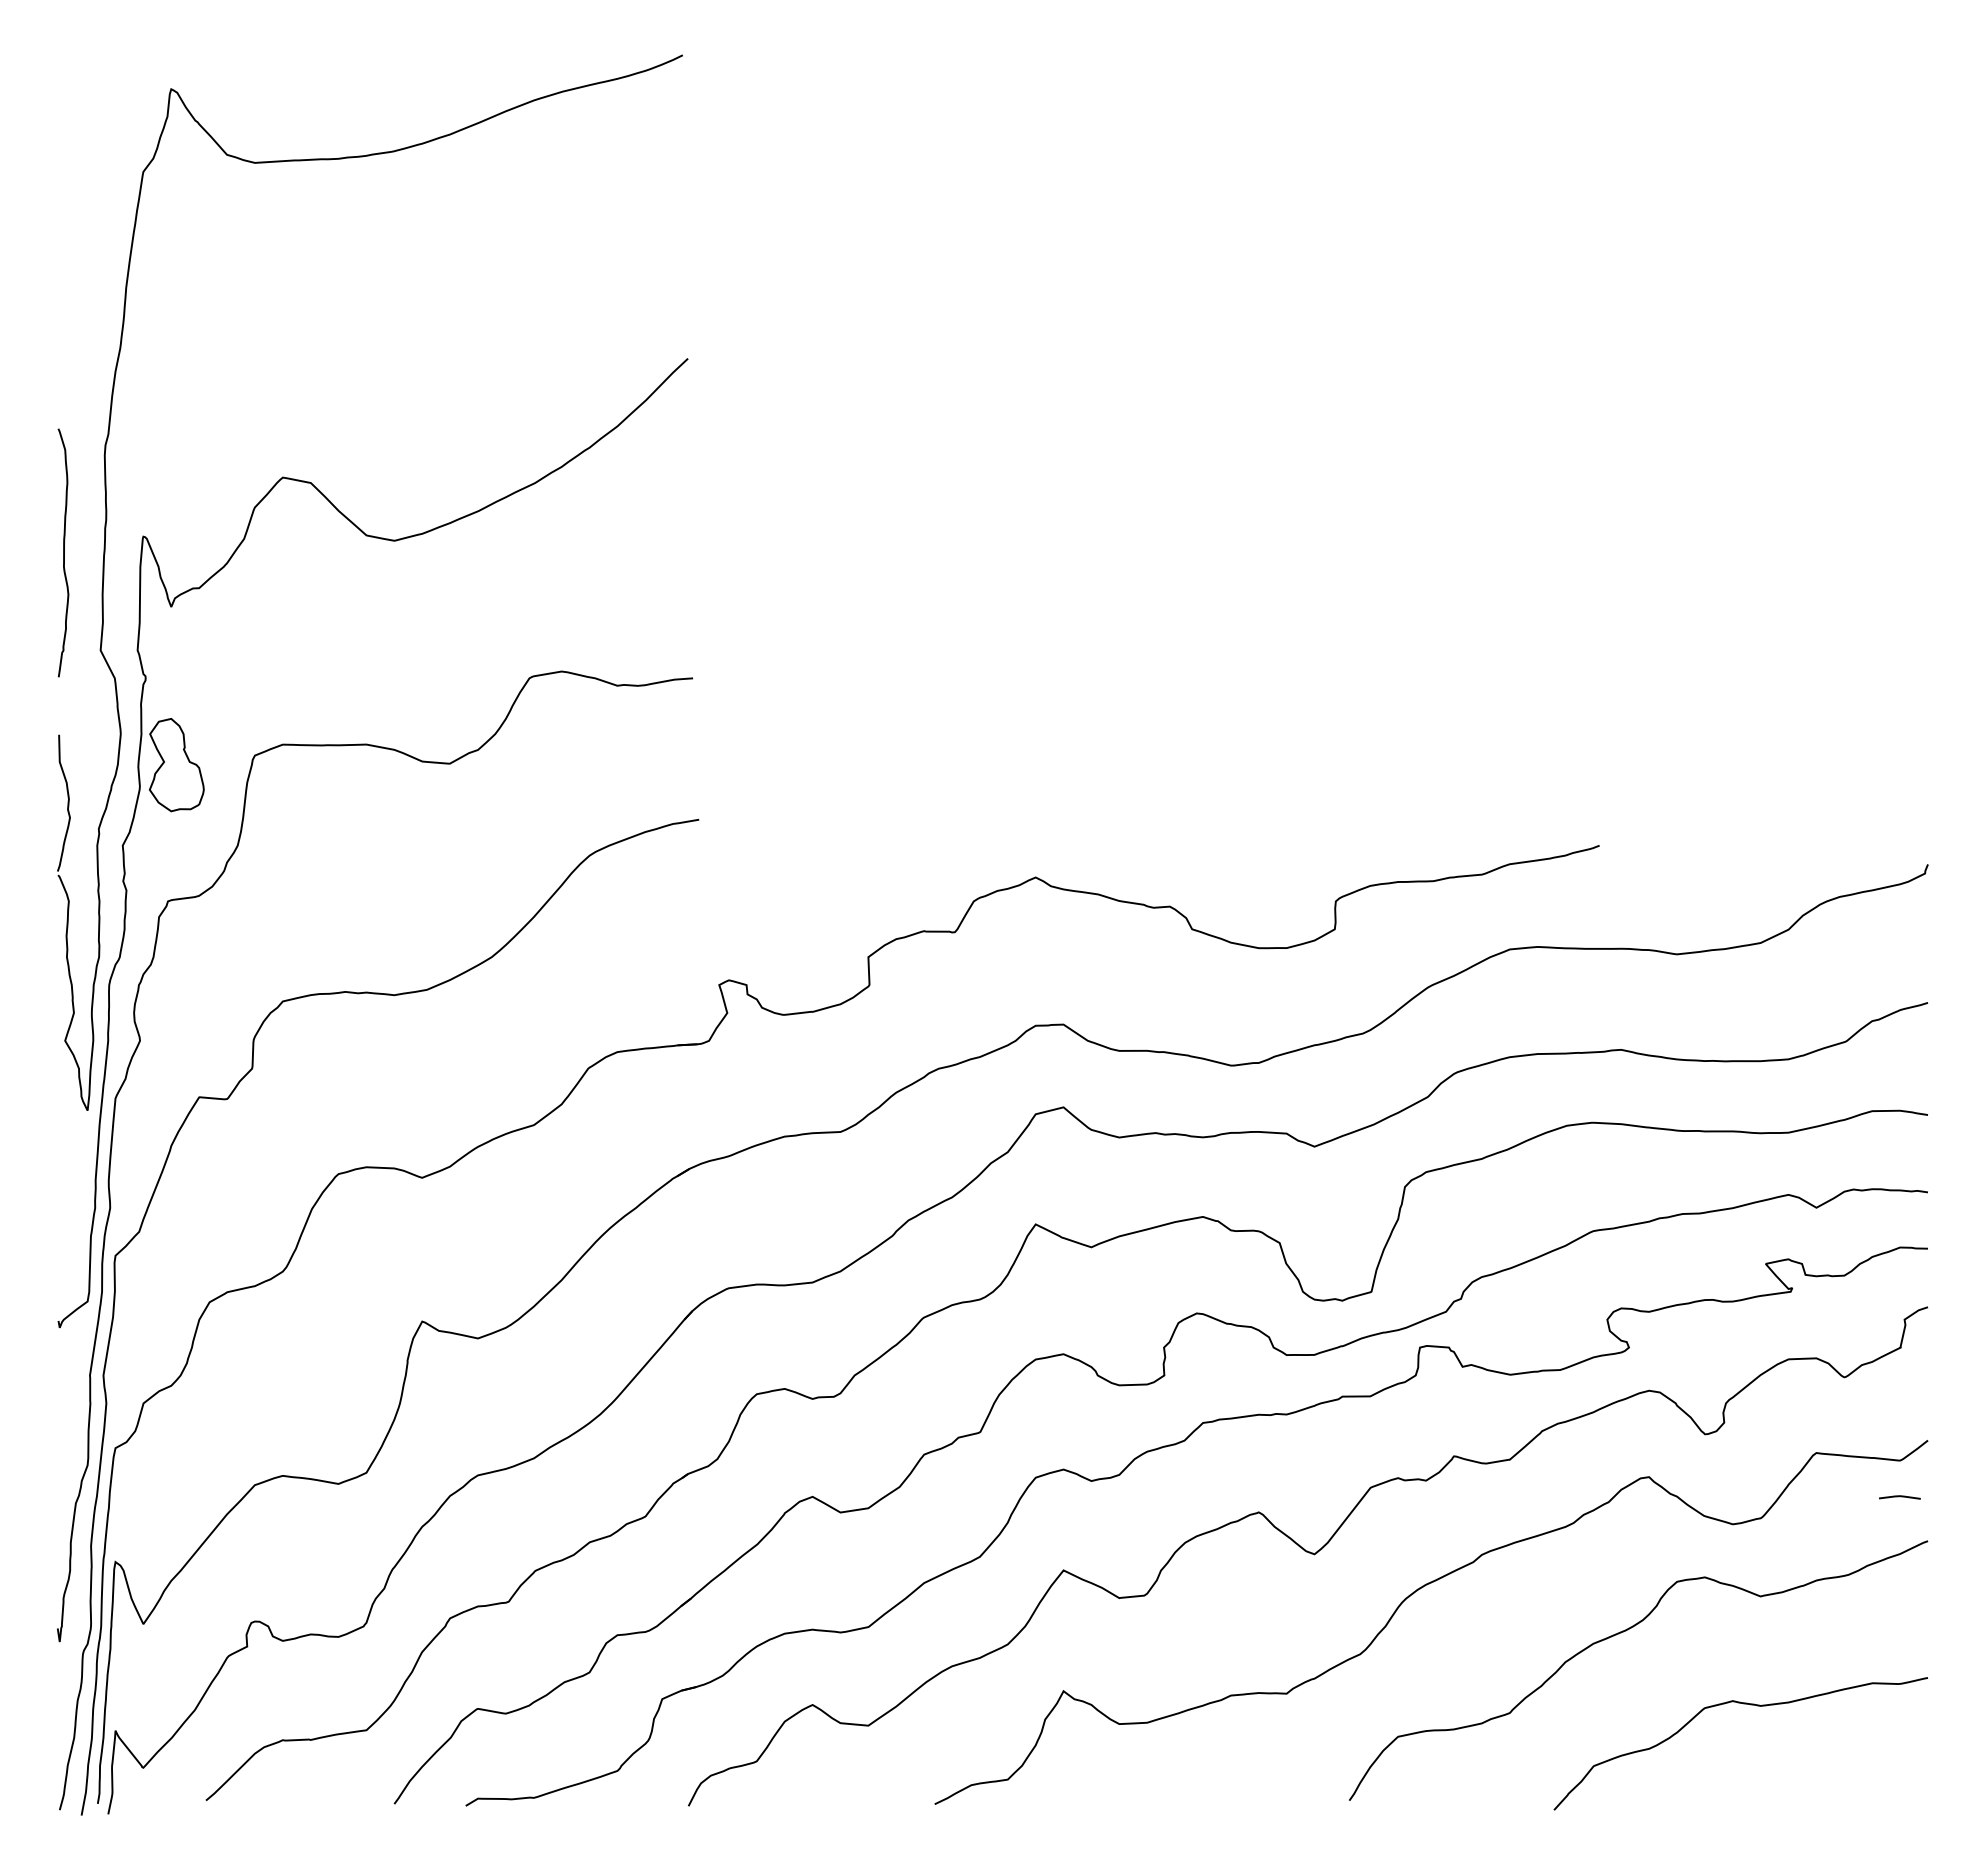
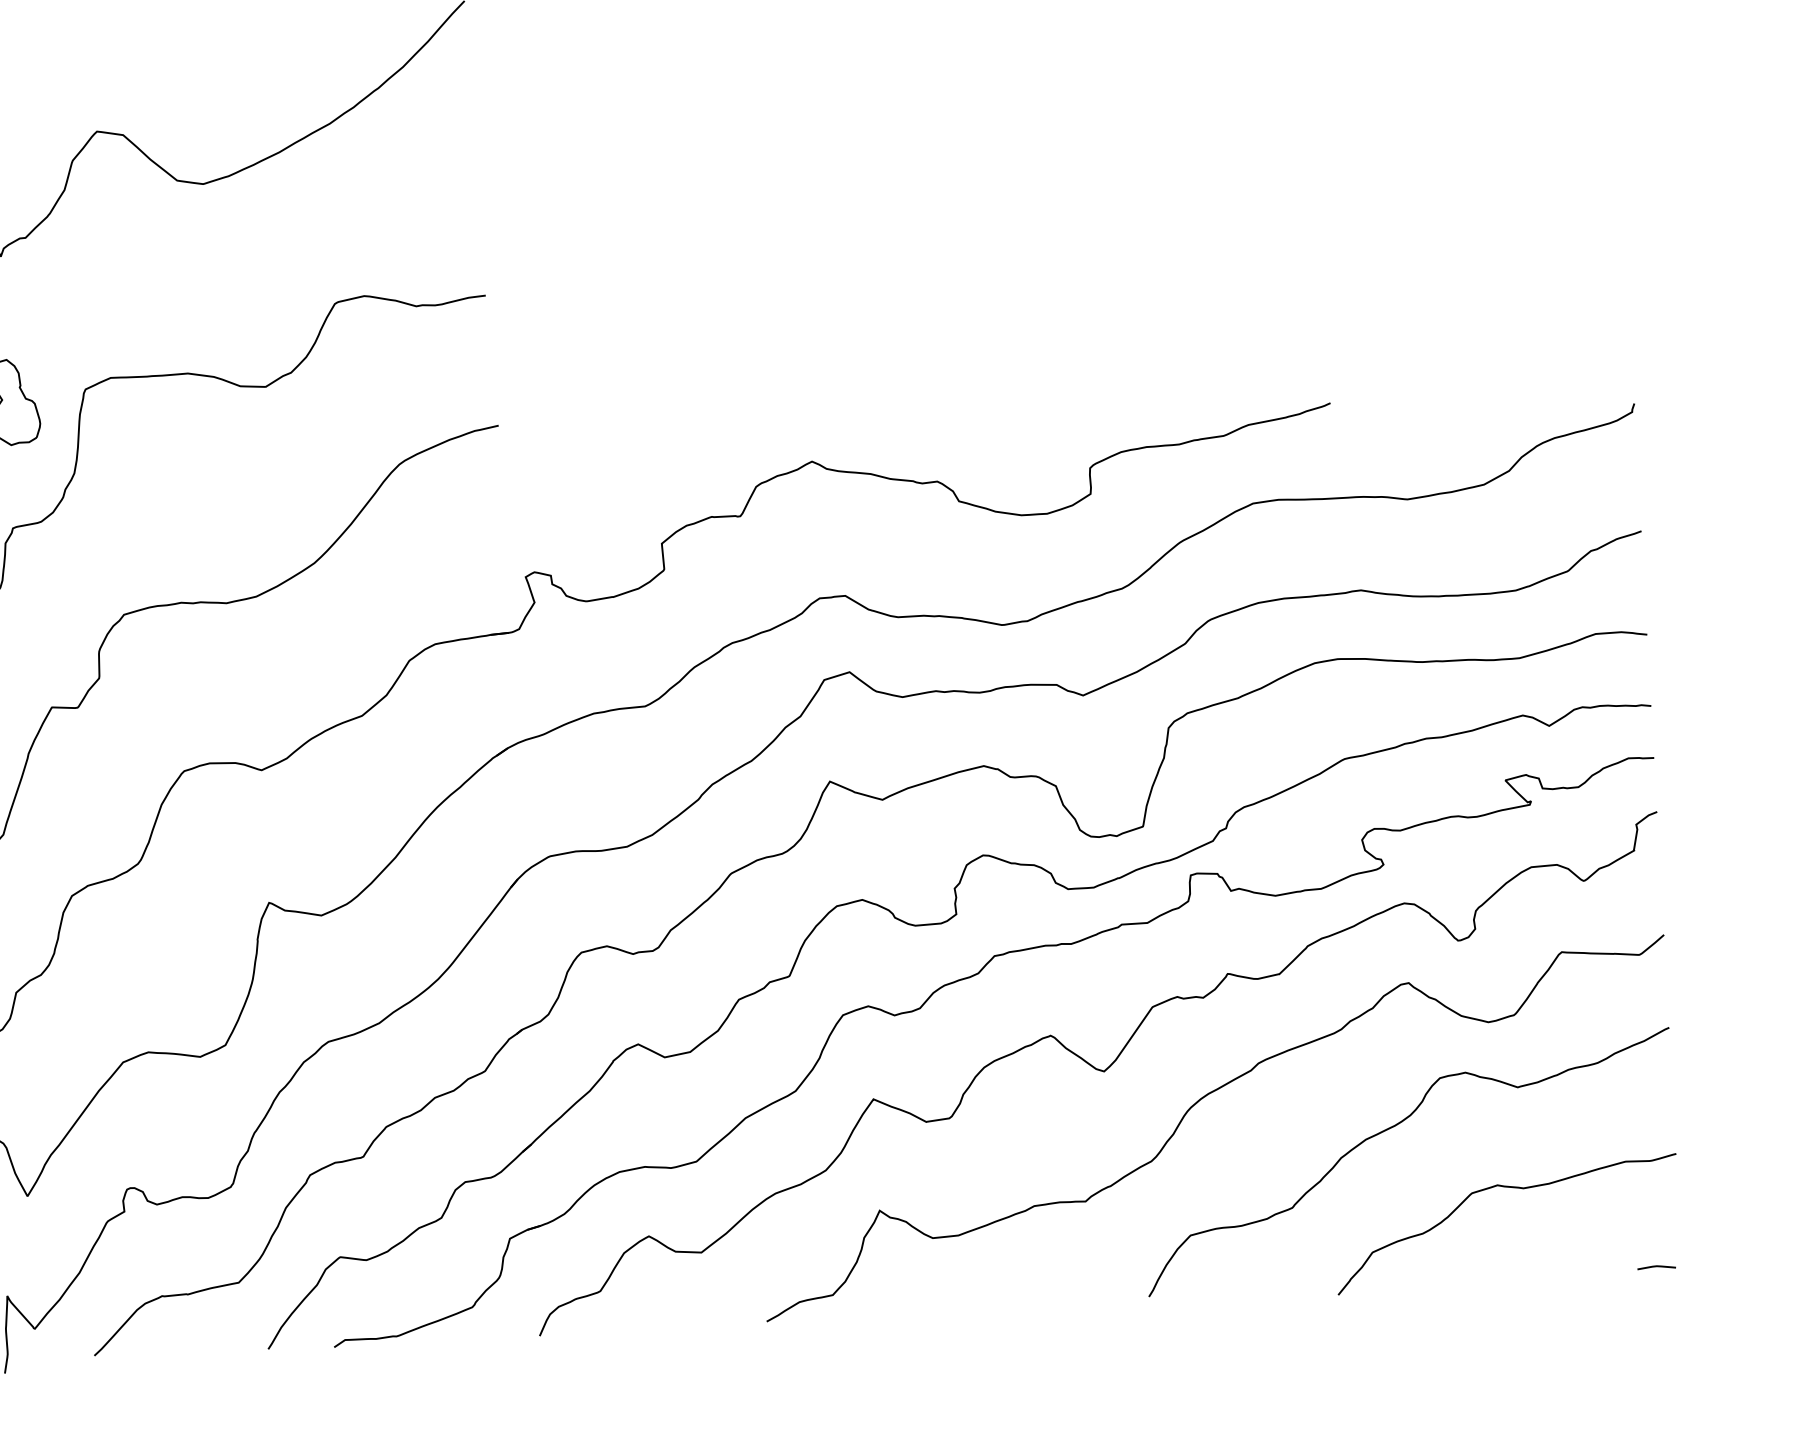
line: (1899, 1497) -> (1656, 1267), moved

